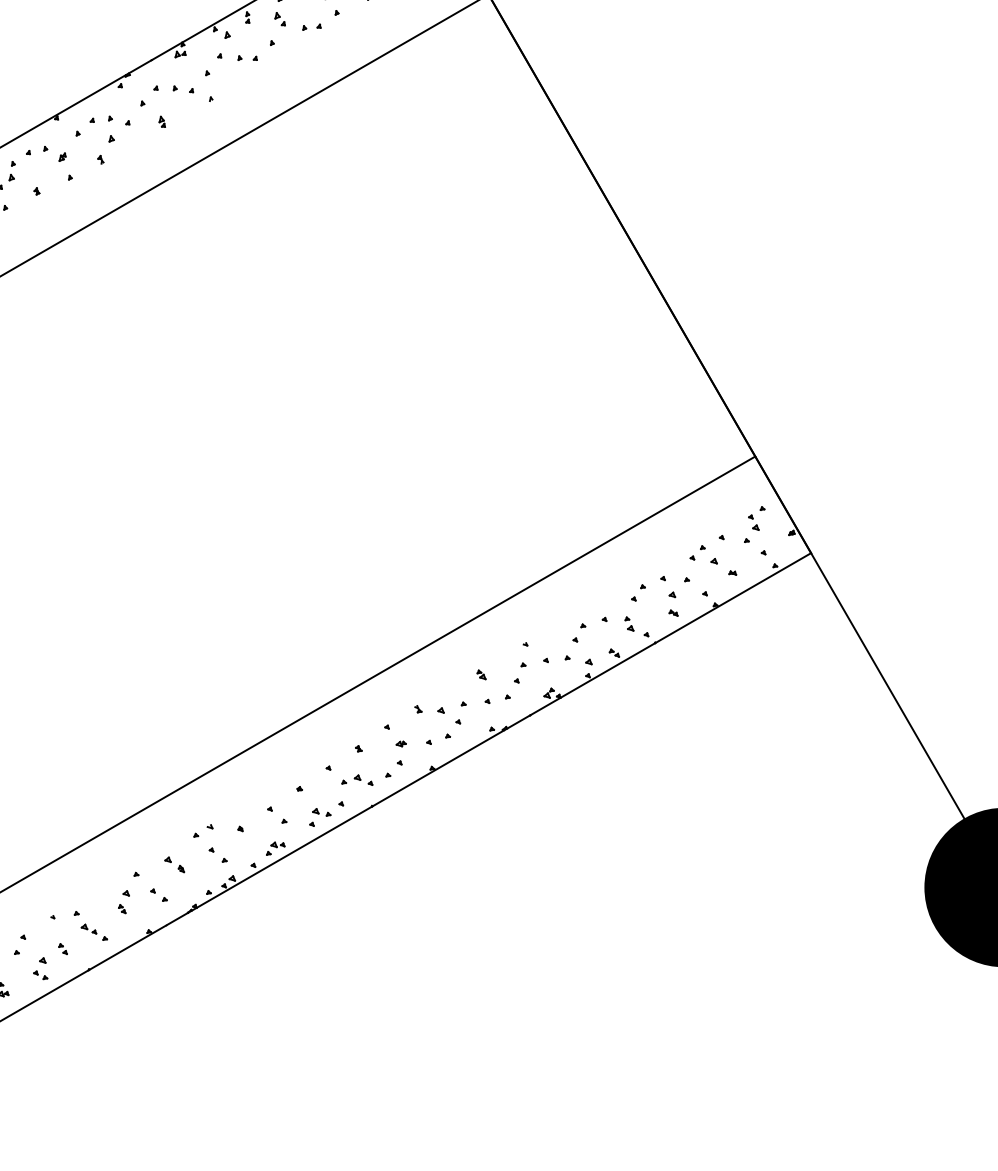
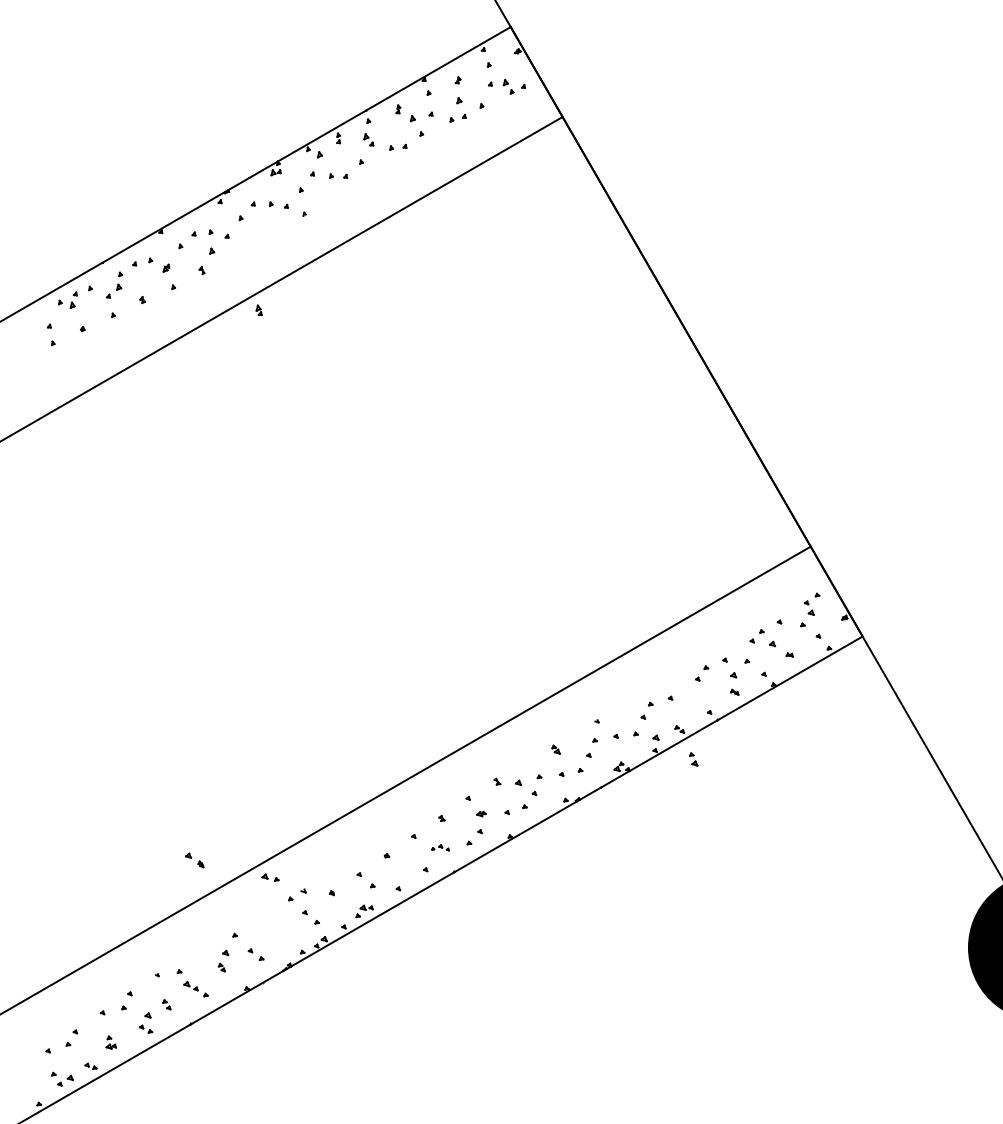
part: (161, 122) -> (258, 310), moved
part: (629, 624) -> (693, 759), moved
part: (357, 779) -> (440, 847), size x0.6
part: (321, 812) -> (270, 877), moved
part: (174, 864) -> (194, 860), moved

